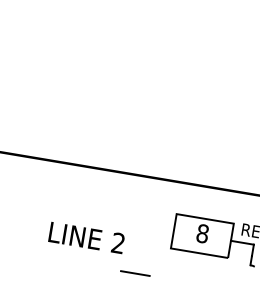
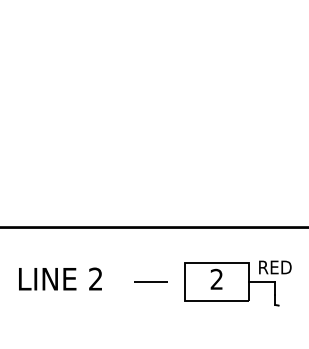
text: (202, 233) -> (216, 279), 8 -> 2
text: (86, 237) -> (60, 278), moved
line: (135, 273) -> (150, 281), moved

